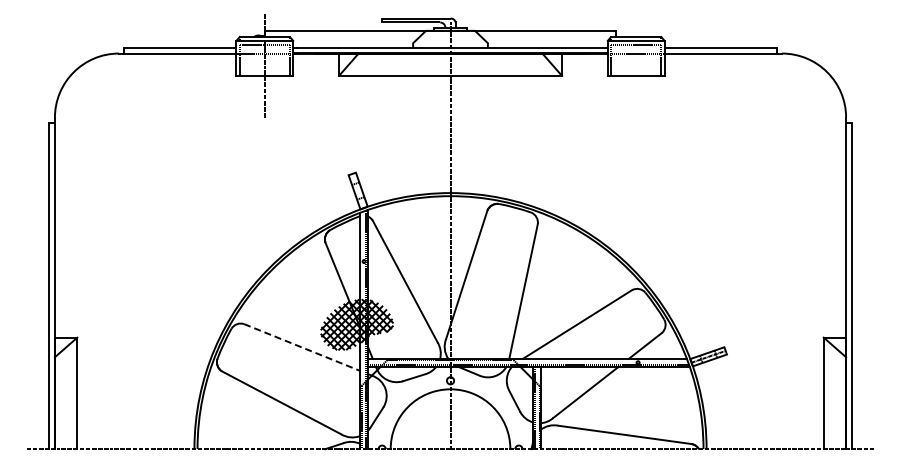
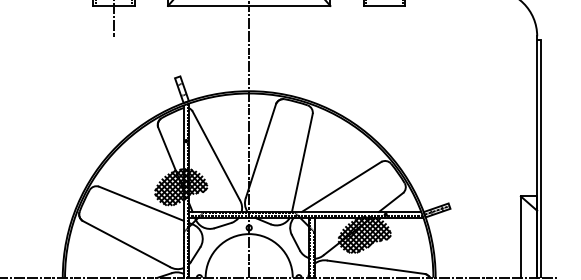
line: (302, 347) -> (141, 203), dashed -> solid
hatch: (608, 389) -> (364, 234), added

